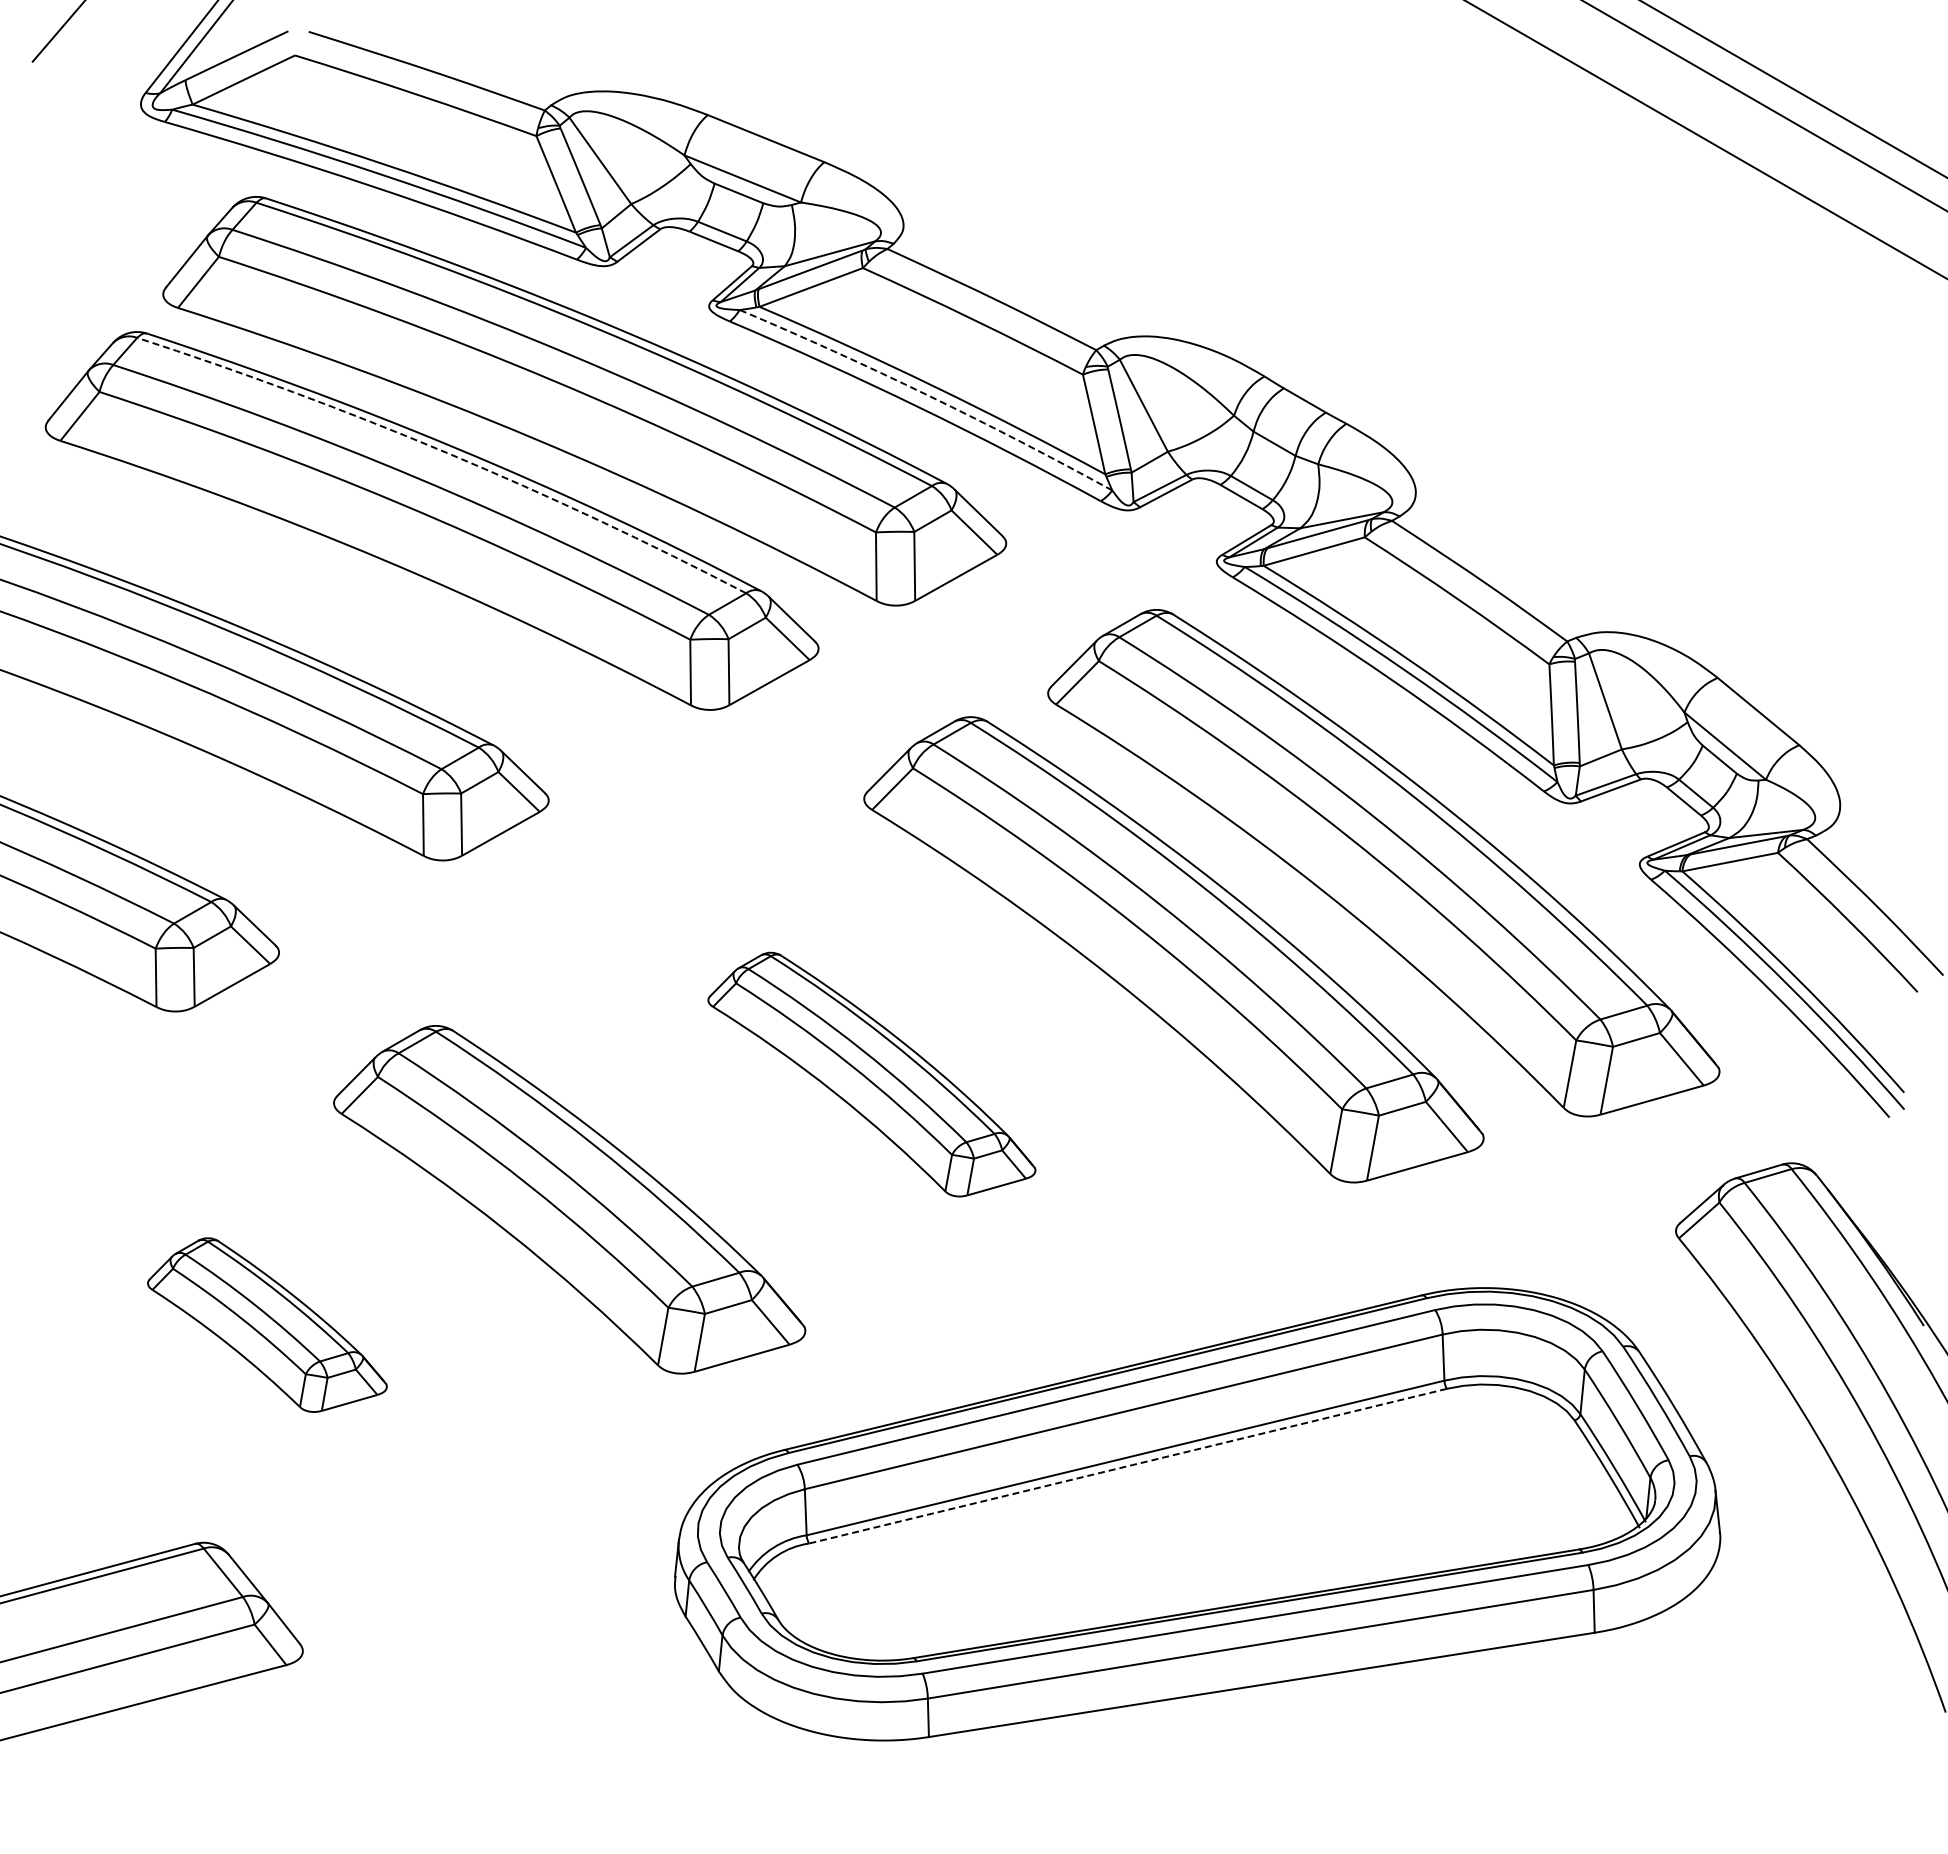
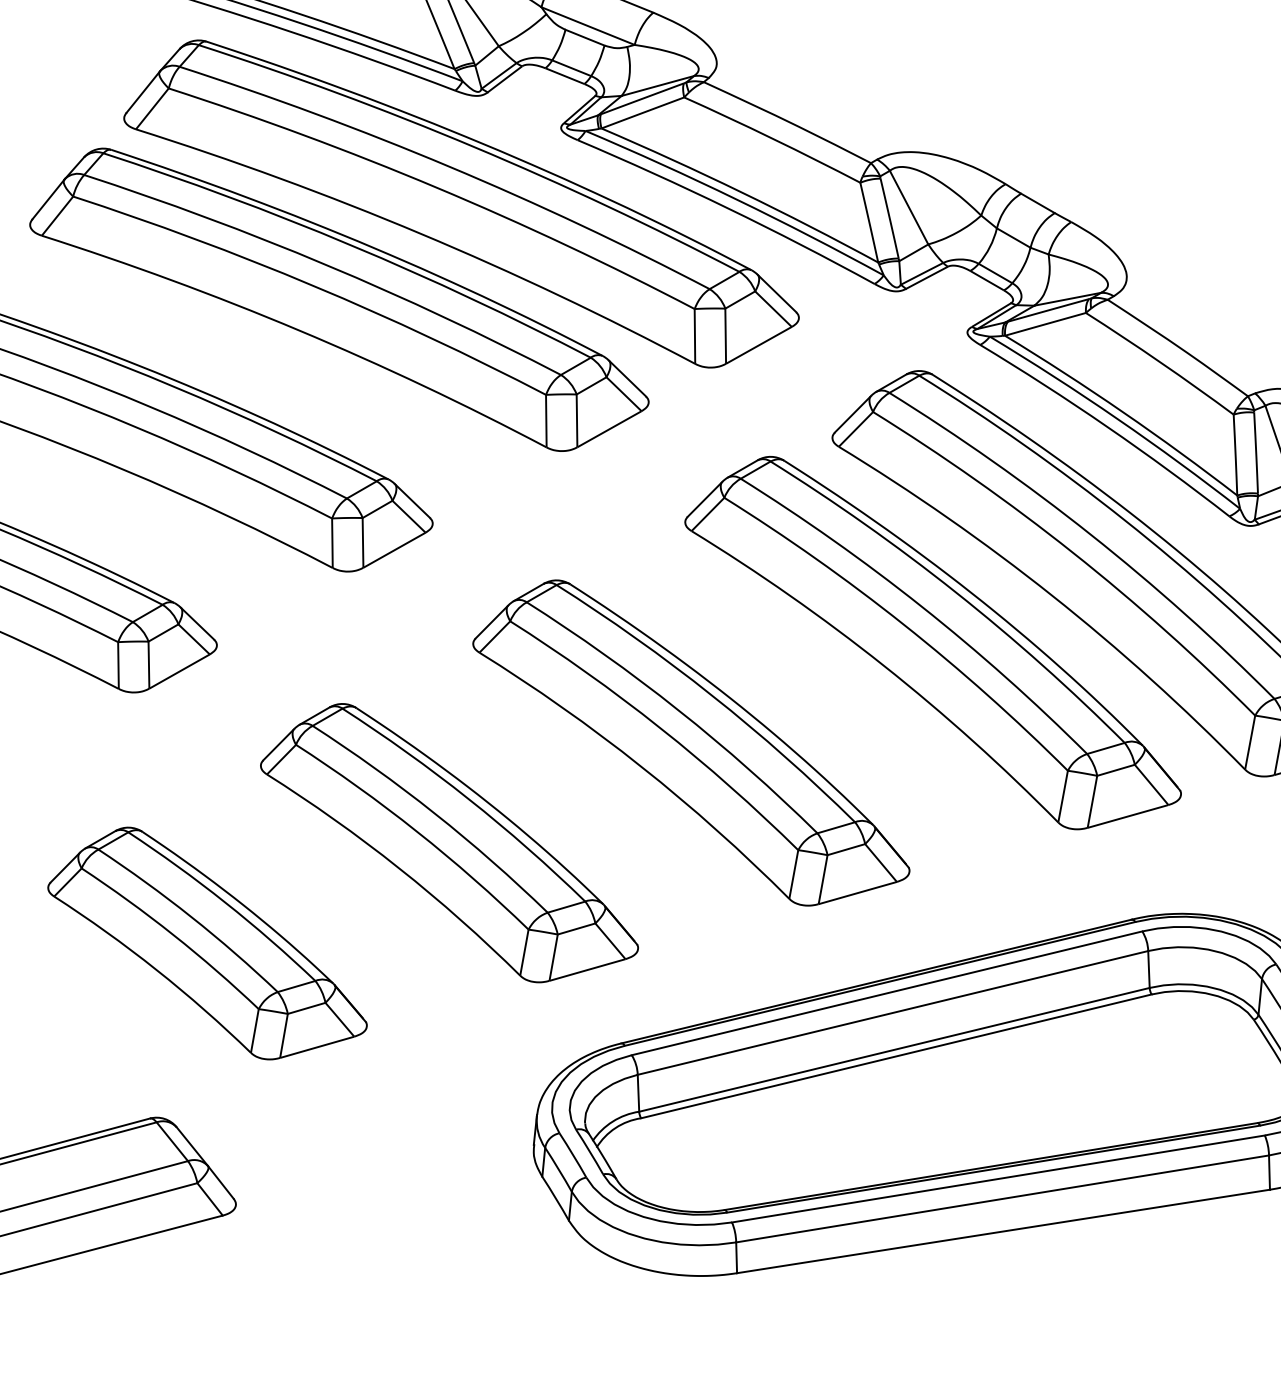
arc: (928, 395) -> (736, 199), dashed -> solid
arc: (447, 452) -> (351, 245), dashed -> solid
part: (871, 1074) -> (691, 742), size x1.67
part: (267, 1324) -> (207, 942), size x1.67
line: (1127, 1466) -> (895, 1056), dashed -> solid

